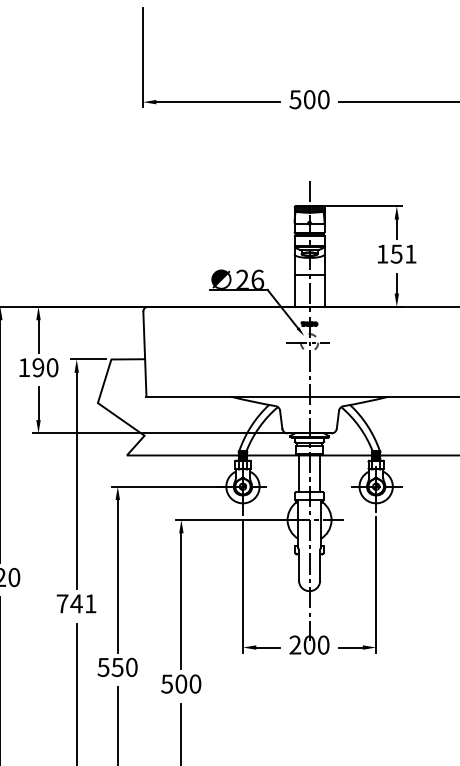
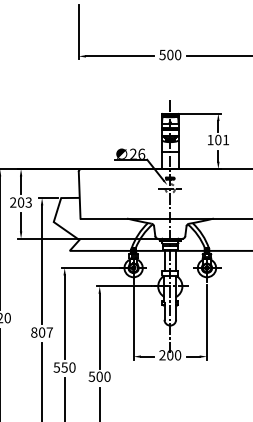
text: (397, 253) -> (218, 139), 151 -> 101
text: (37, 367) -> (20, 202), 190 -> 203
text: (75, 603) -> (41, 332), 741 -> 807

